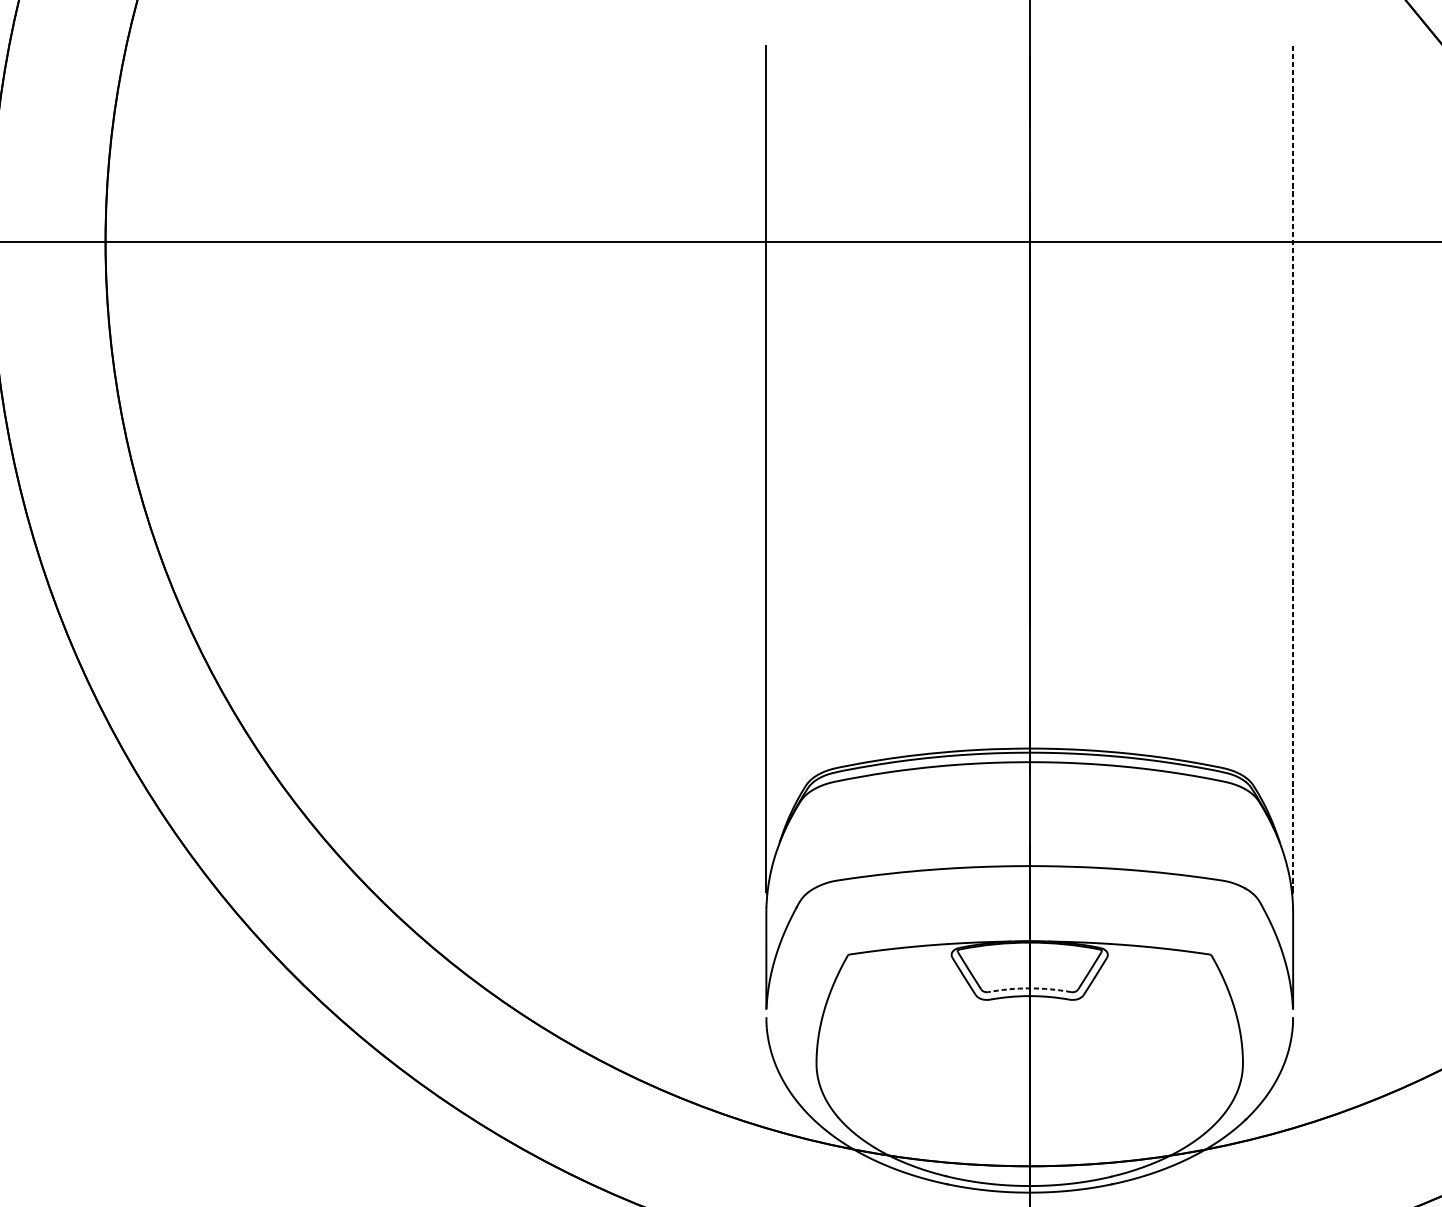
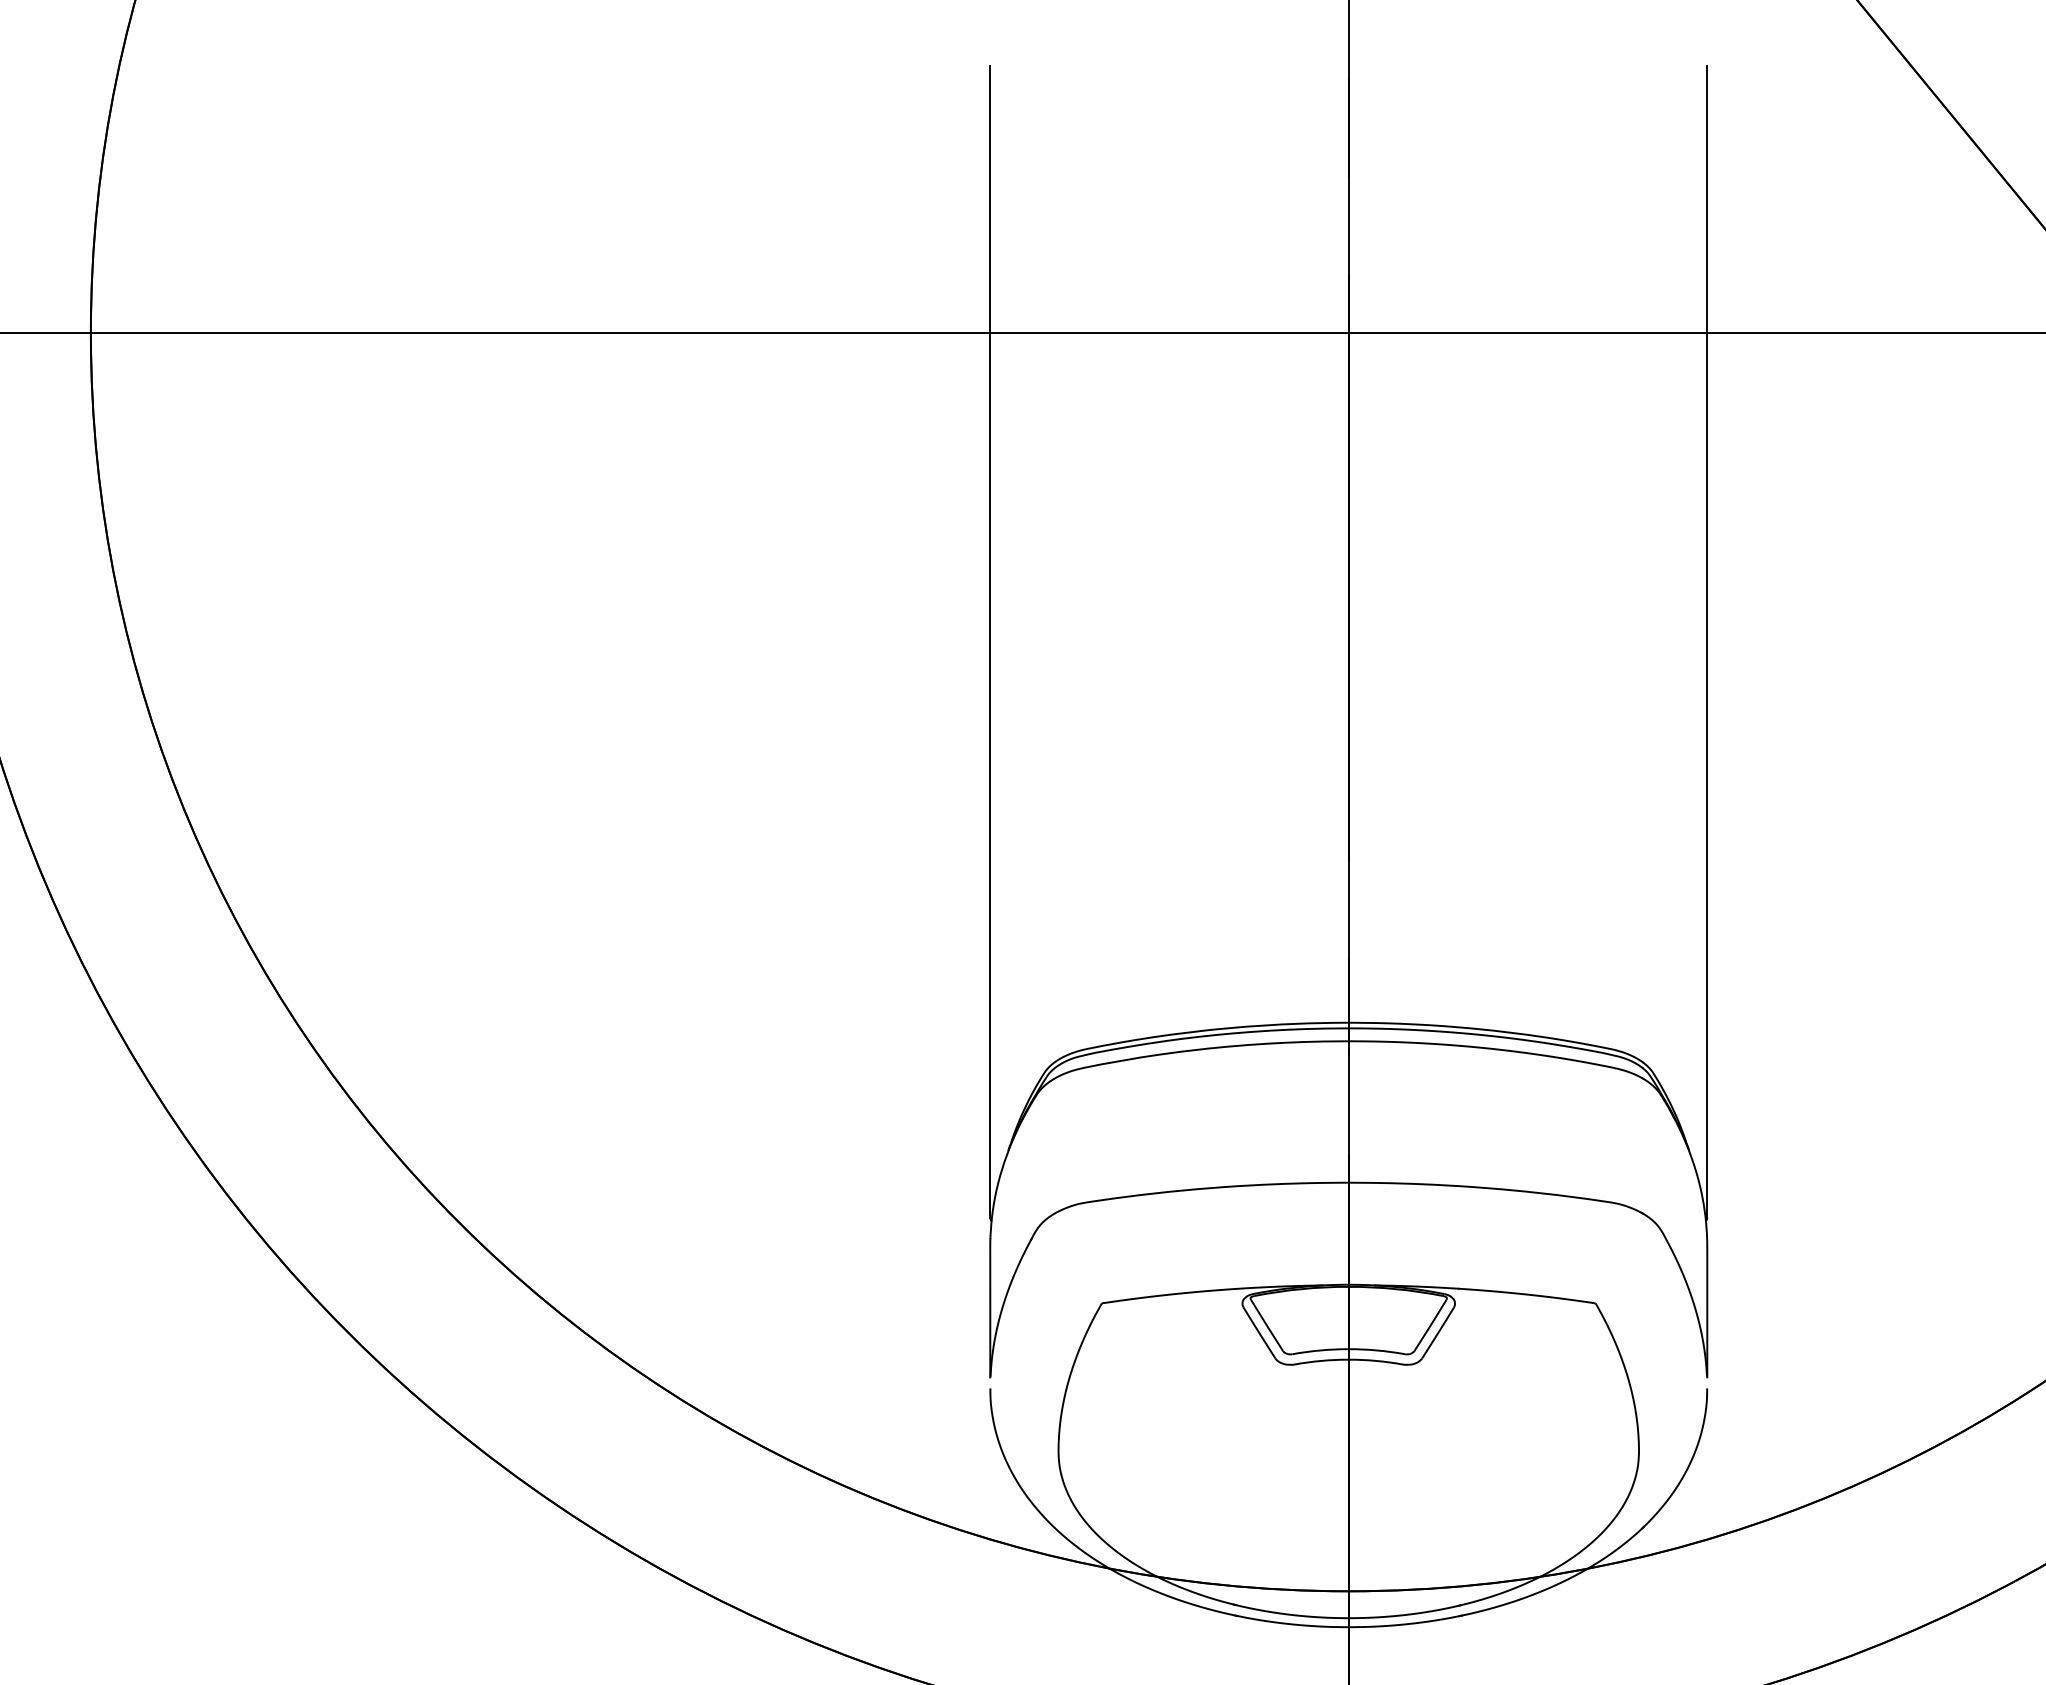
line: (1293, 469) -> (1707, 642), dashed -> solid
arc: (1029, 988) -> (1348, 1349), dashed -> solid

